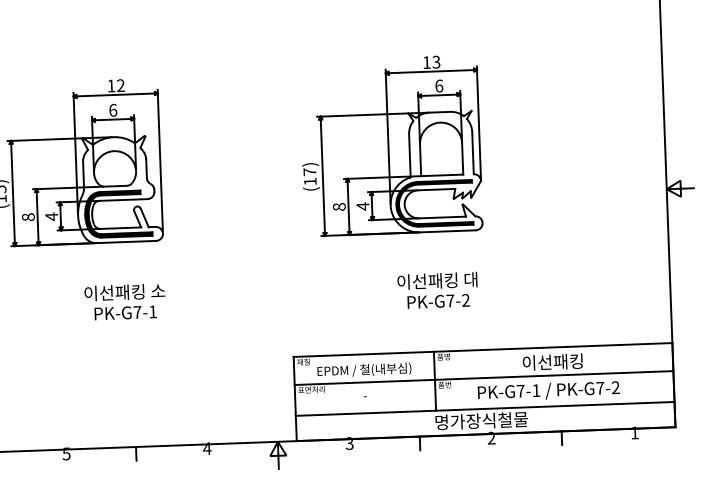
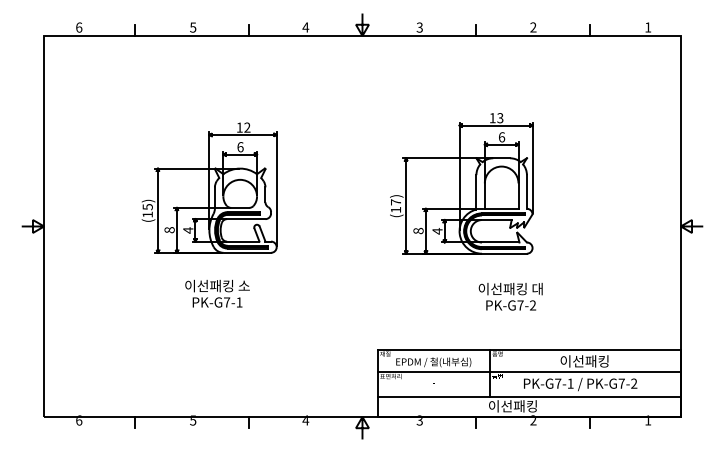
text: (437, 290) -> (510, 296), moved
text: (125, 301) -> (217, 293), moved
text: (482, 421) -> (526, 406), 명가장식철물 -> 이선패킹

